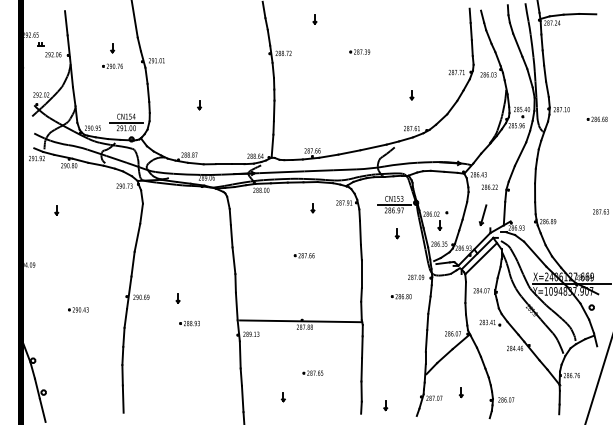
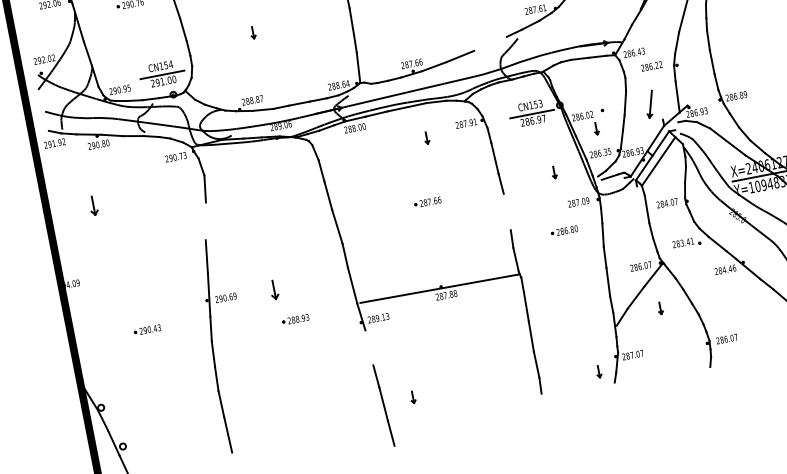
line: (373, 147) -> (490, 44), removed
part: (56, 210) -> (93, 206), size x1.6
part: (396, 233) -> (553, 172), moved
line: (137, 237) -> (205, 220), removed
line: (361, 274) -> (506, 212), removed
part: (177, 298) -> (273, 290), size x1.6
line: (239, 354) -> (368, 347), removed
part: (312, 372) -> (467, 352), removed
part: (460, 392) -> (659, 308), moved
part: (282, 397) -> (411, 398), moved
part: (385, 405) -> (598, 371), moved

